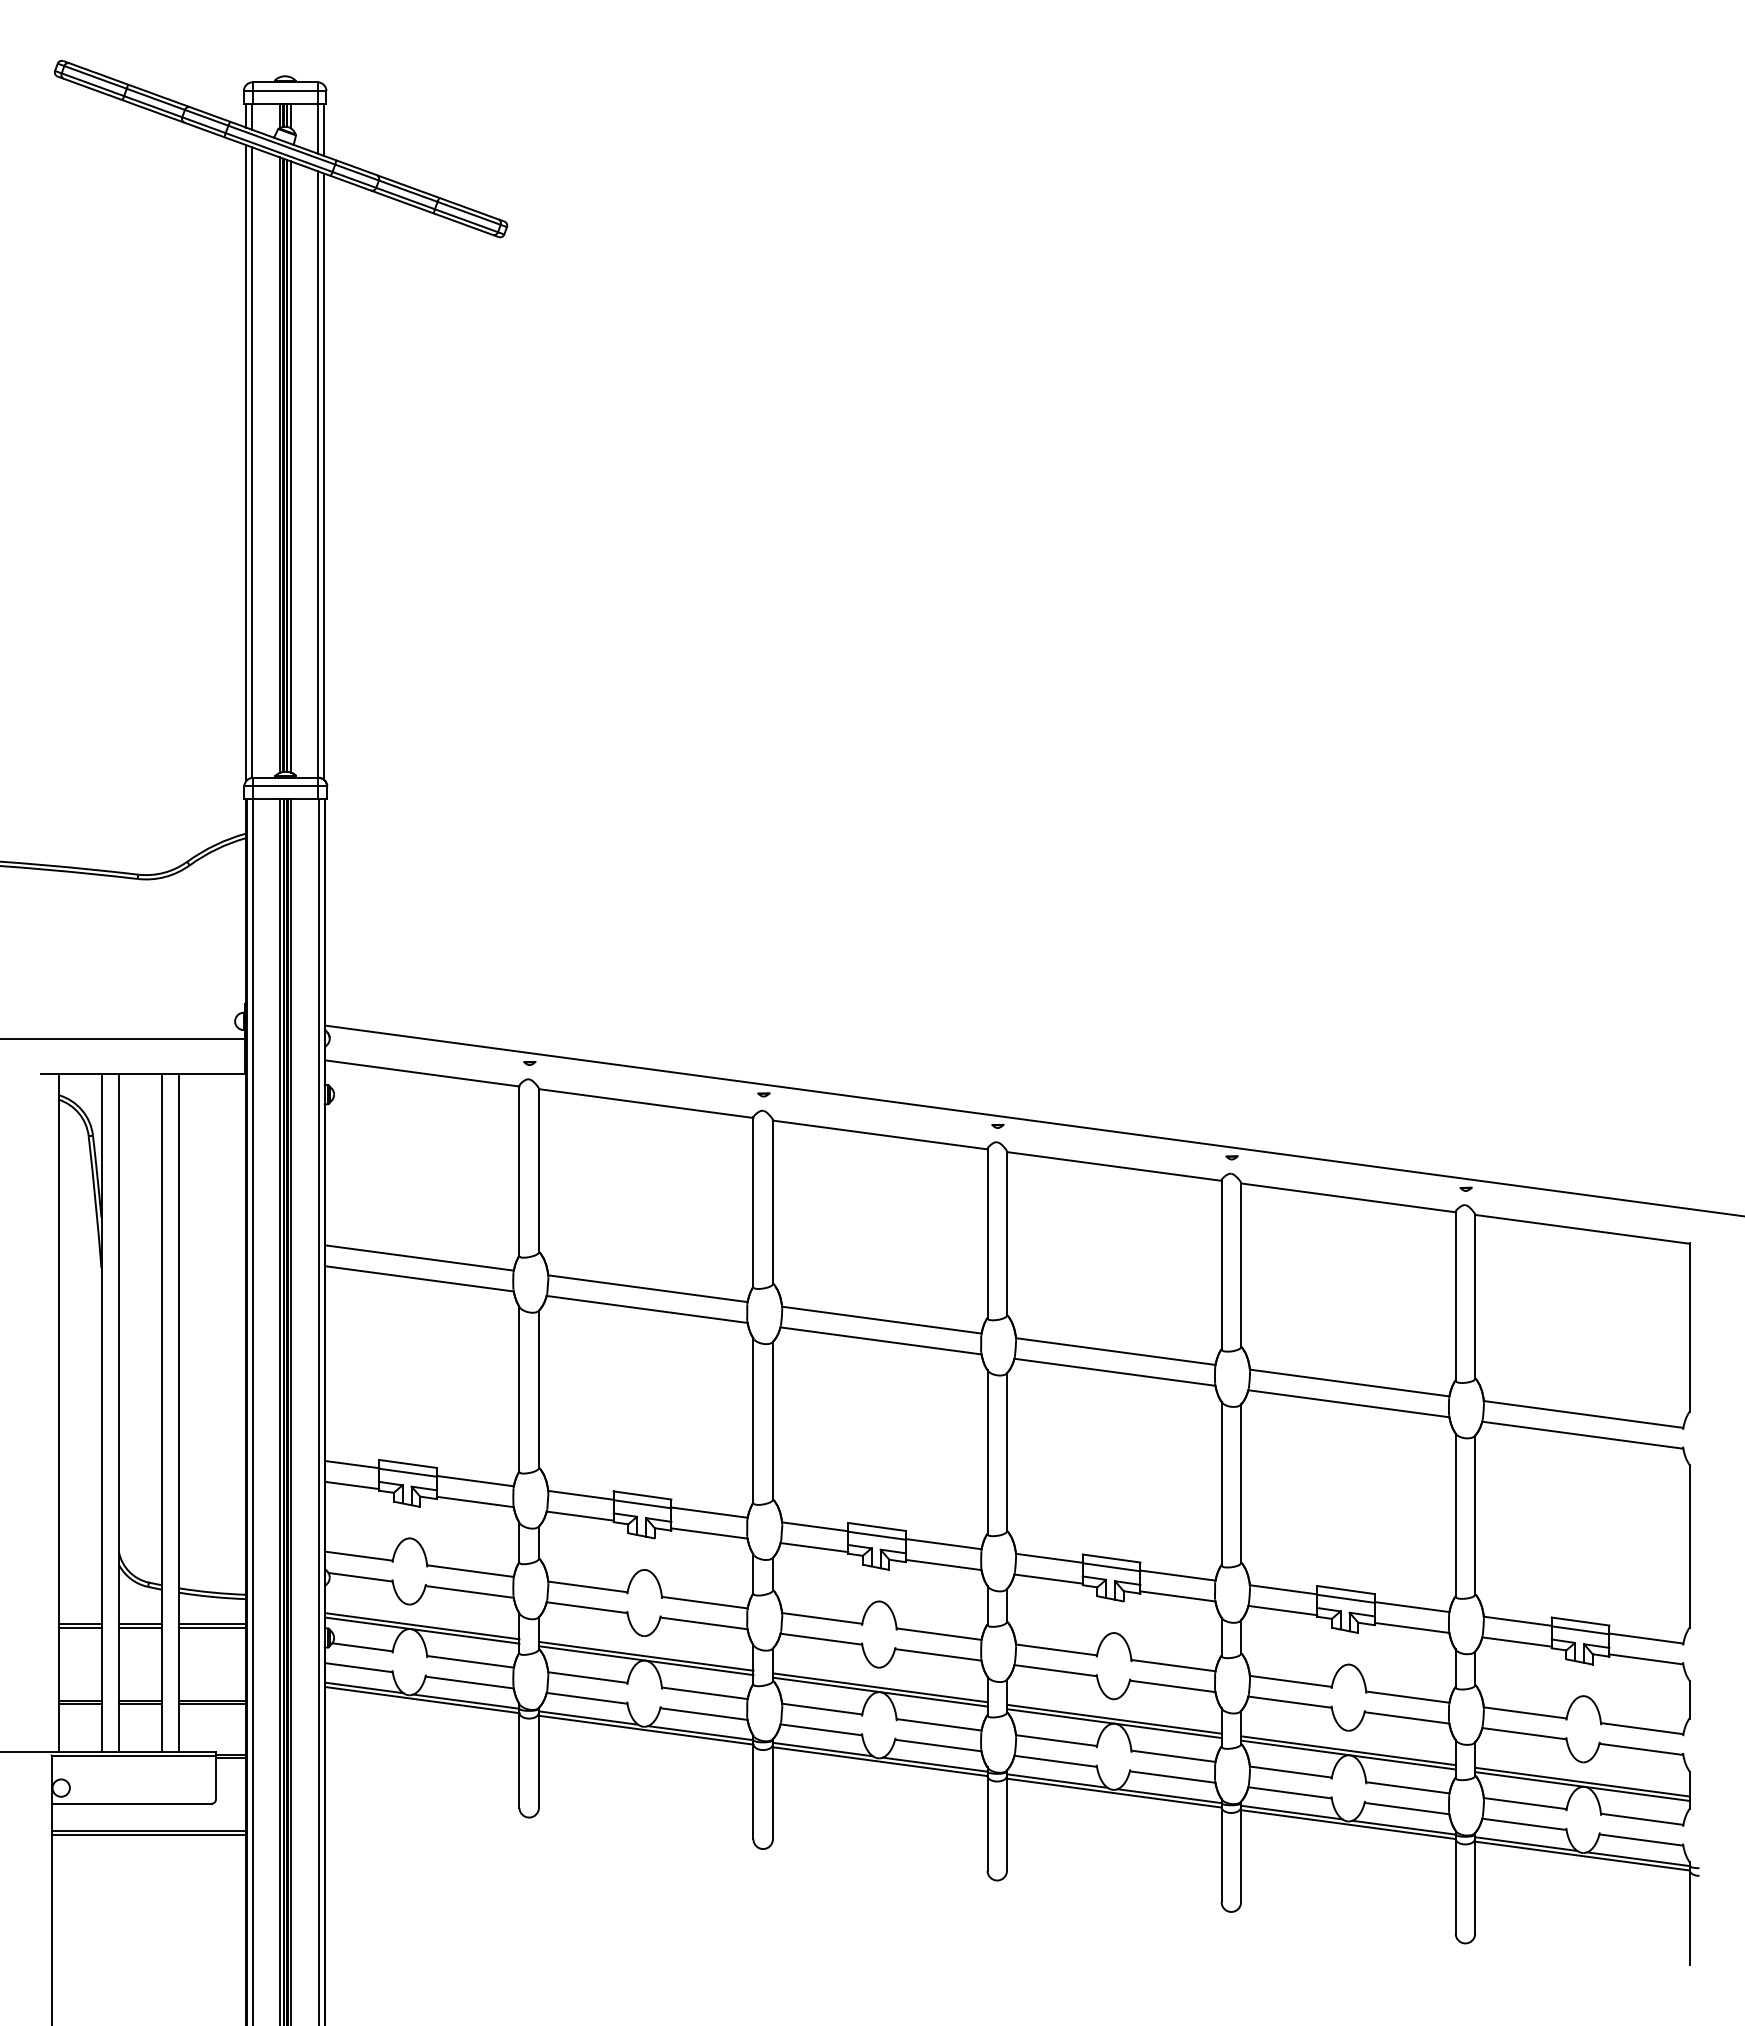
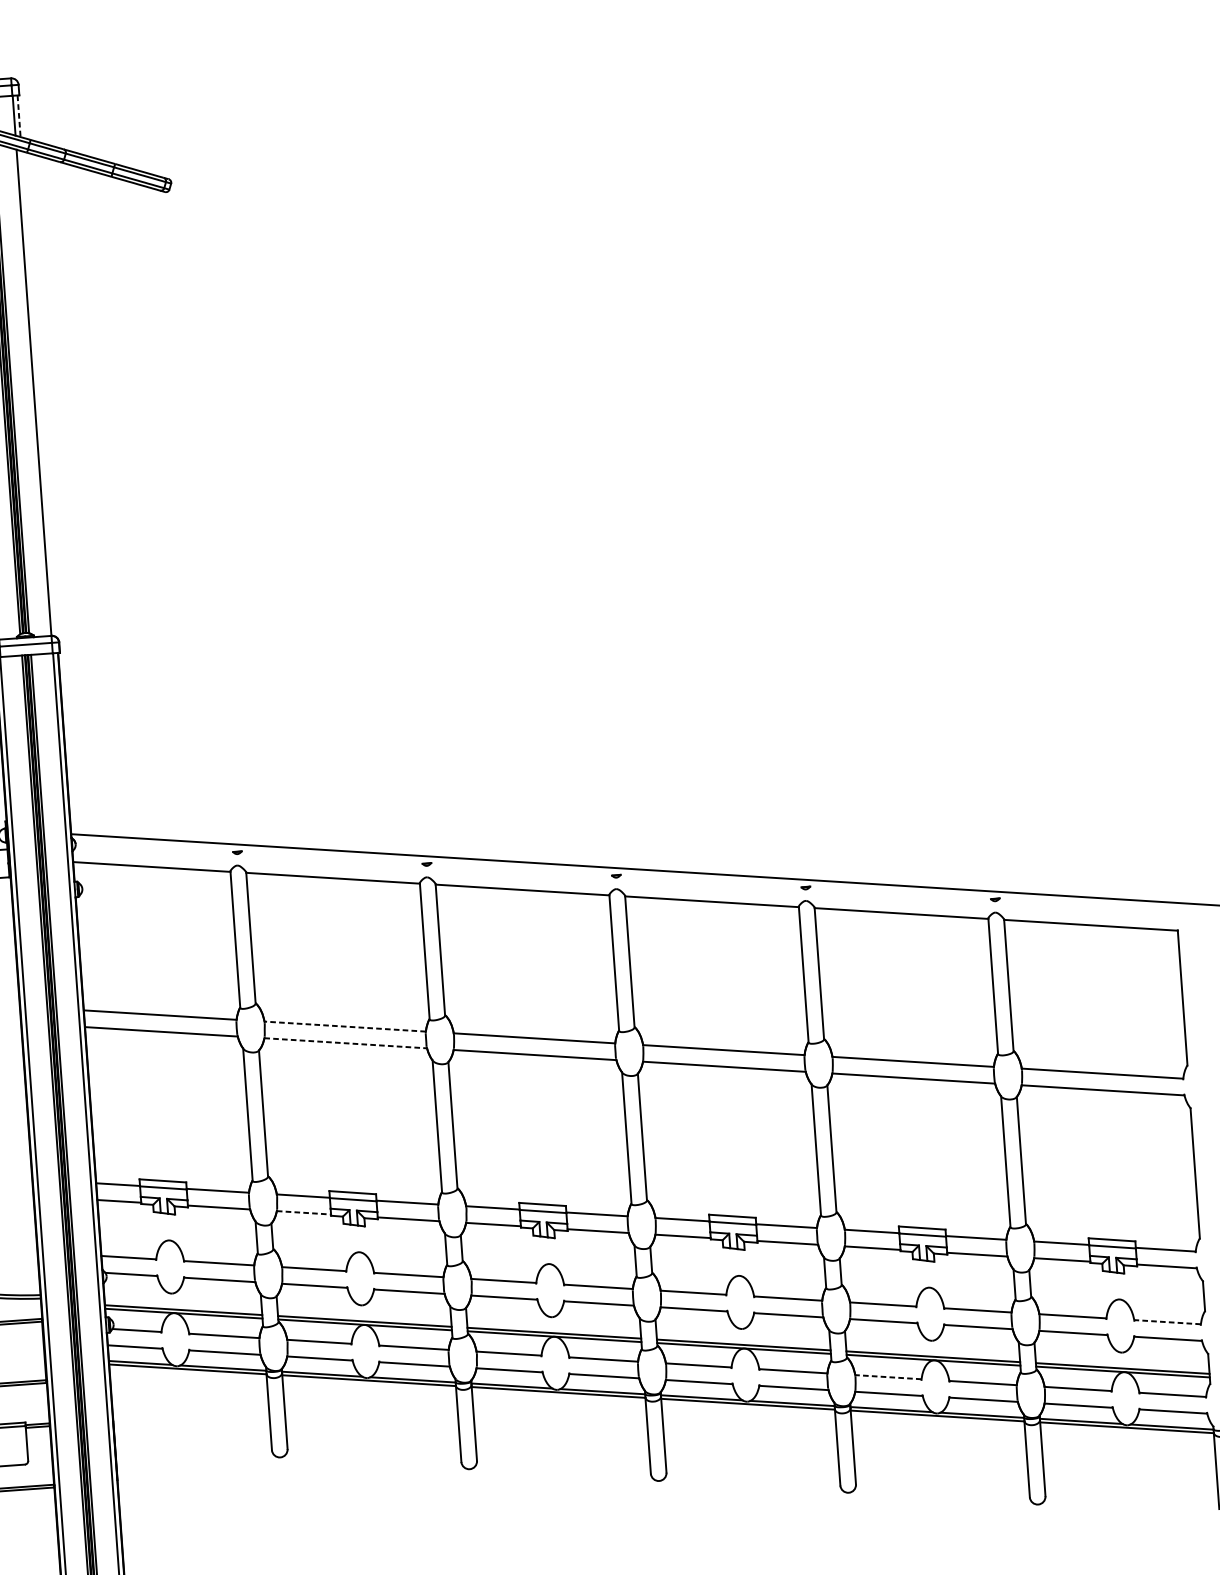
line: (324, 130) -> (19, 116), solid -> dashed
line: (324, 476) -> (39, 394), removed
line: (647, 1288) -> (344, 1026), solid -> dashed
line: (647, 1309) -> (346, 1043), solid -> dashed
line: (580, 1516) -> (304, 1213), solid -> dashed
line: (1642, 1728) -> (1167, 1322), solid -> dashed
line: (1290, 1772) -> (888, 1377), solid -> dashed

